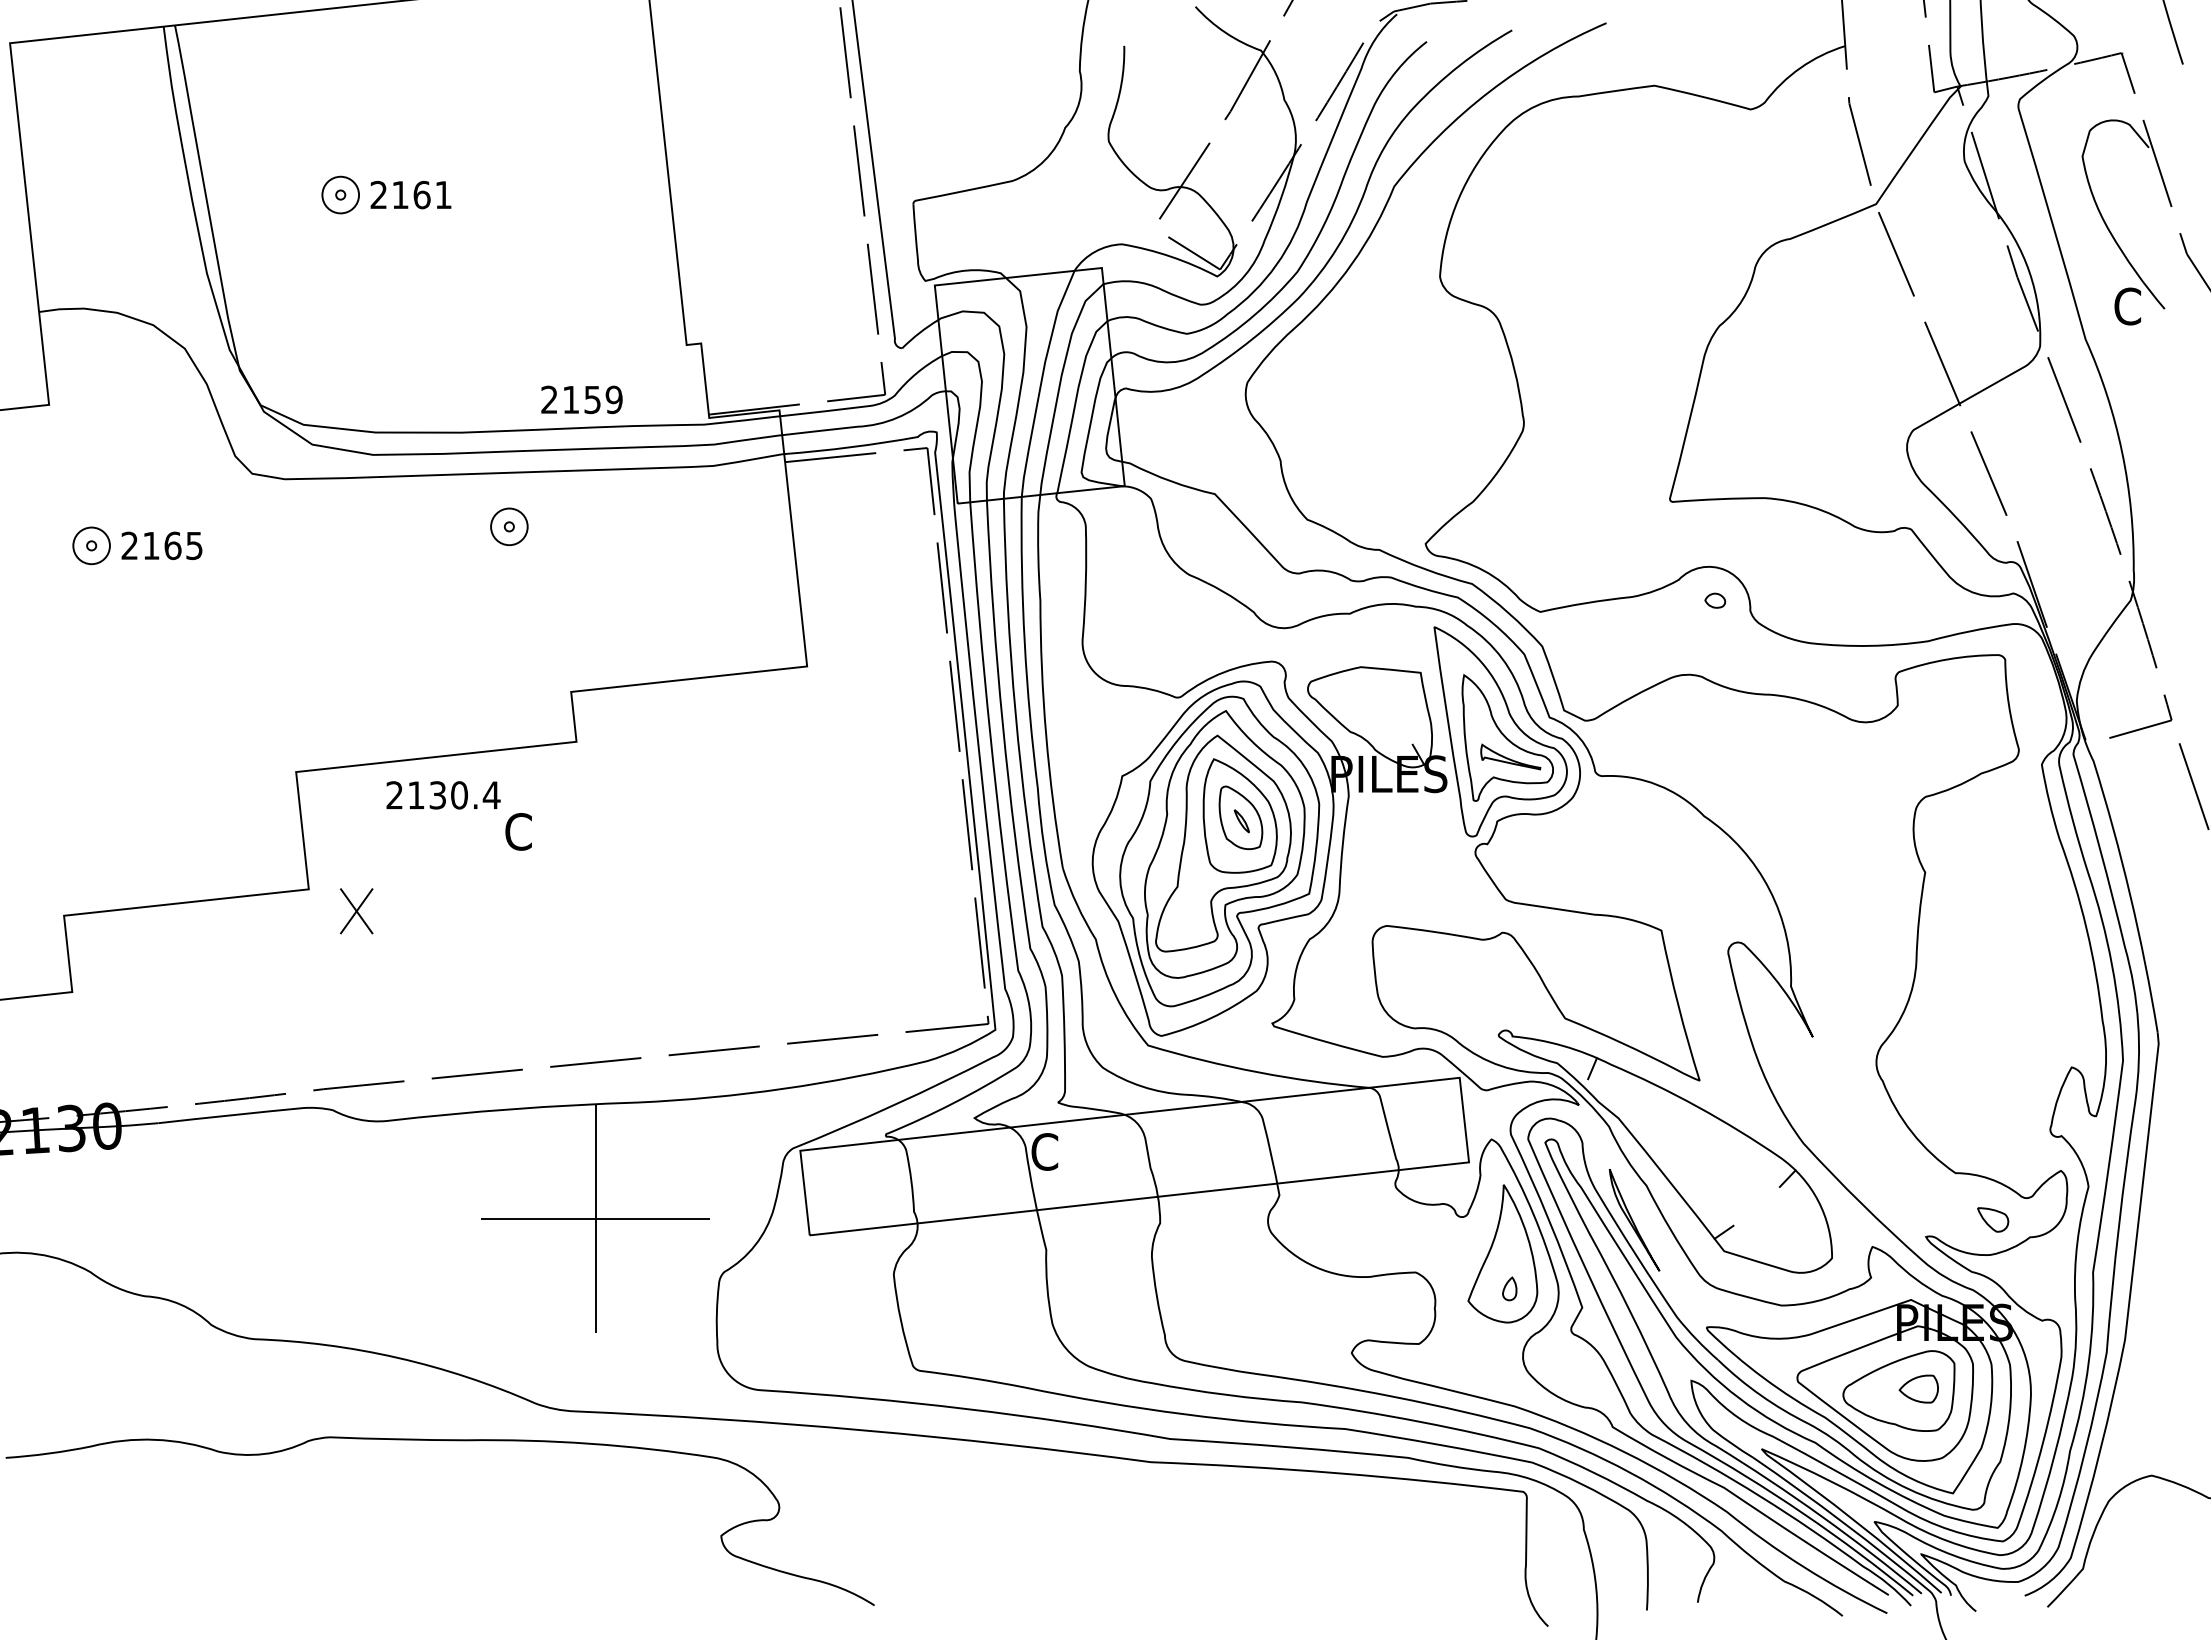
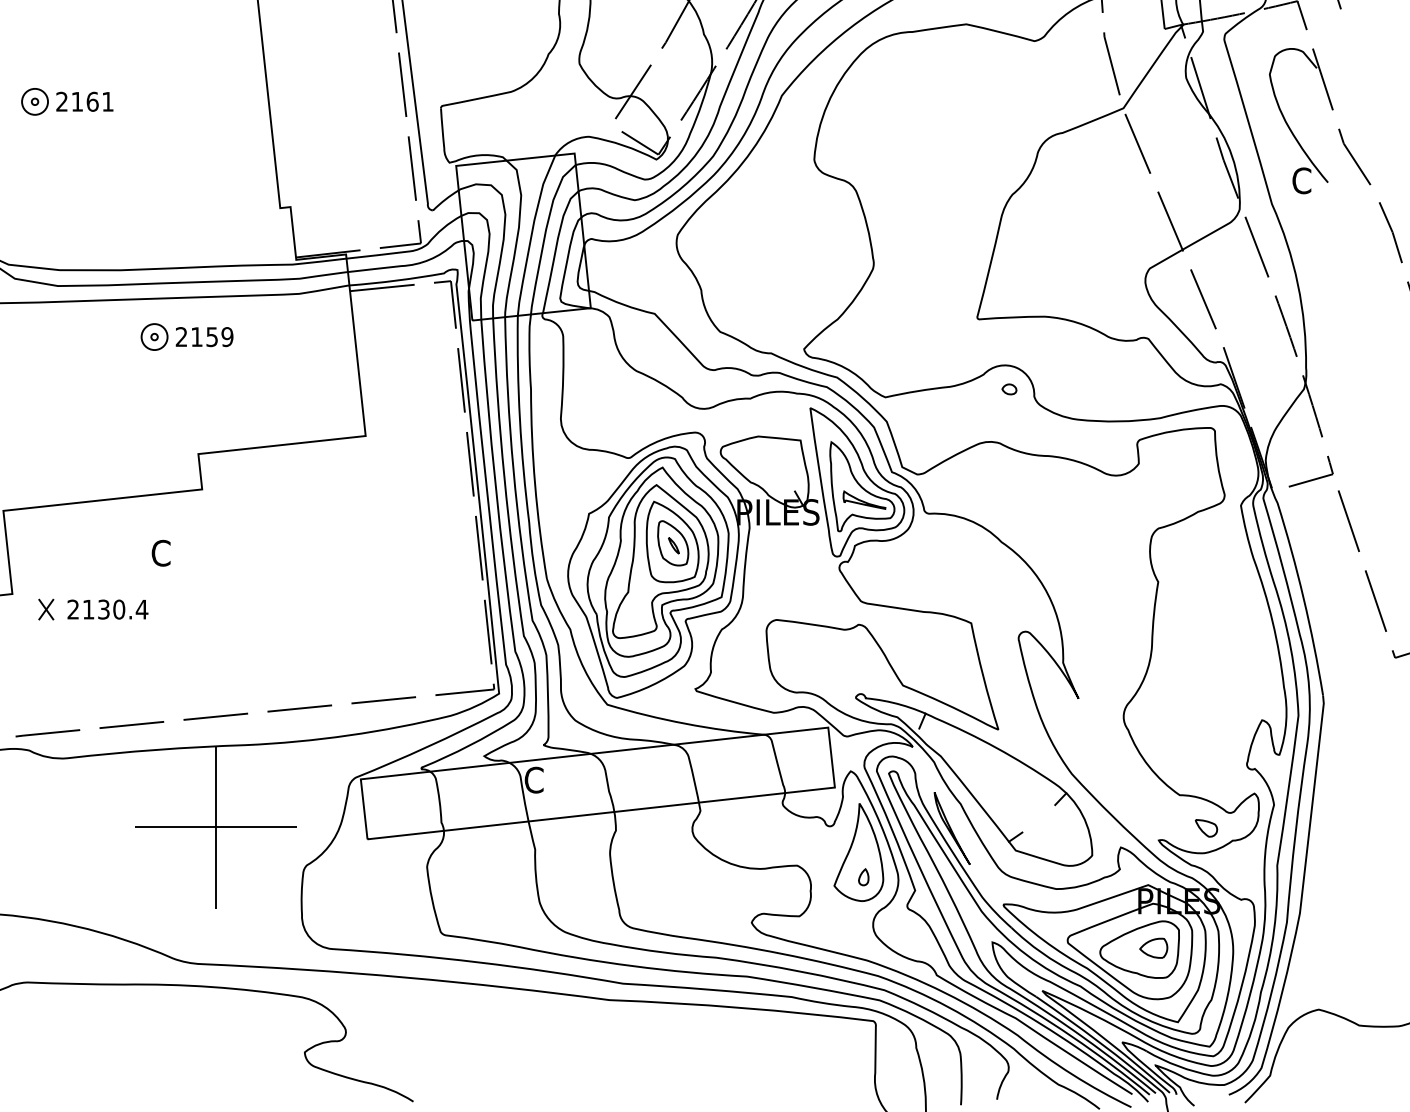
text: (581, 399) -> (204, 336), moved
text: (443, 795) -> (107, 609), moved
part: (356, 911) -> (46, 609), size x0.62

